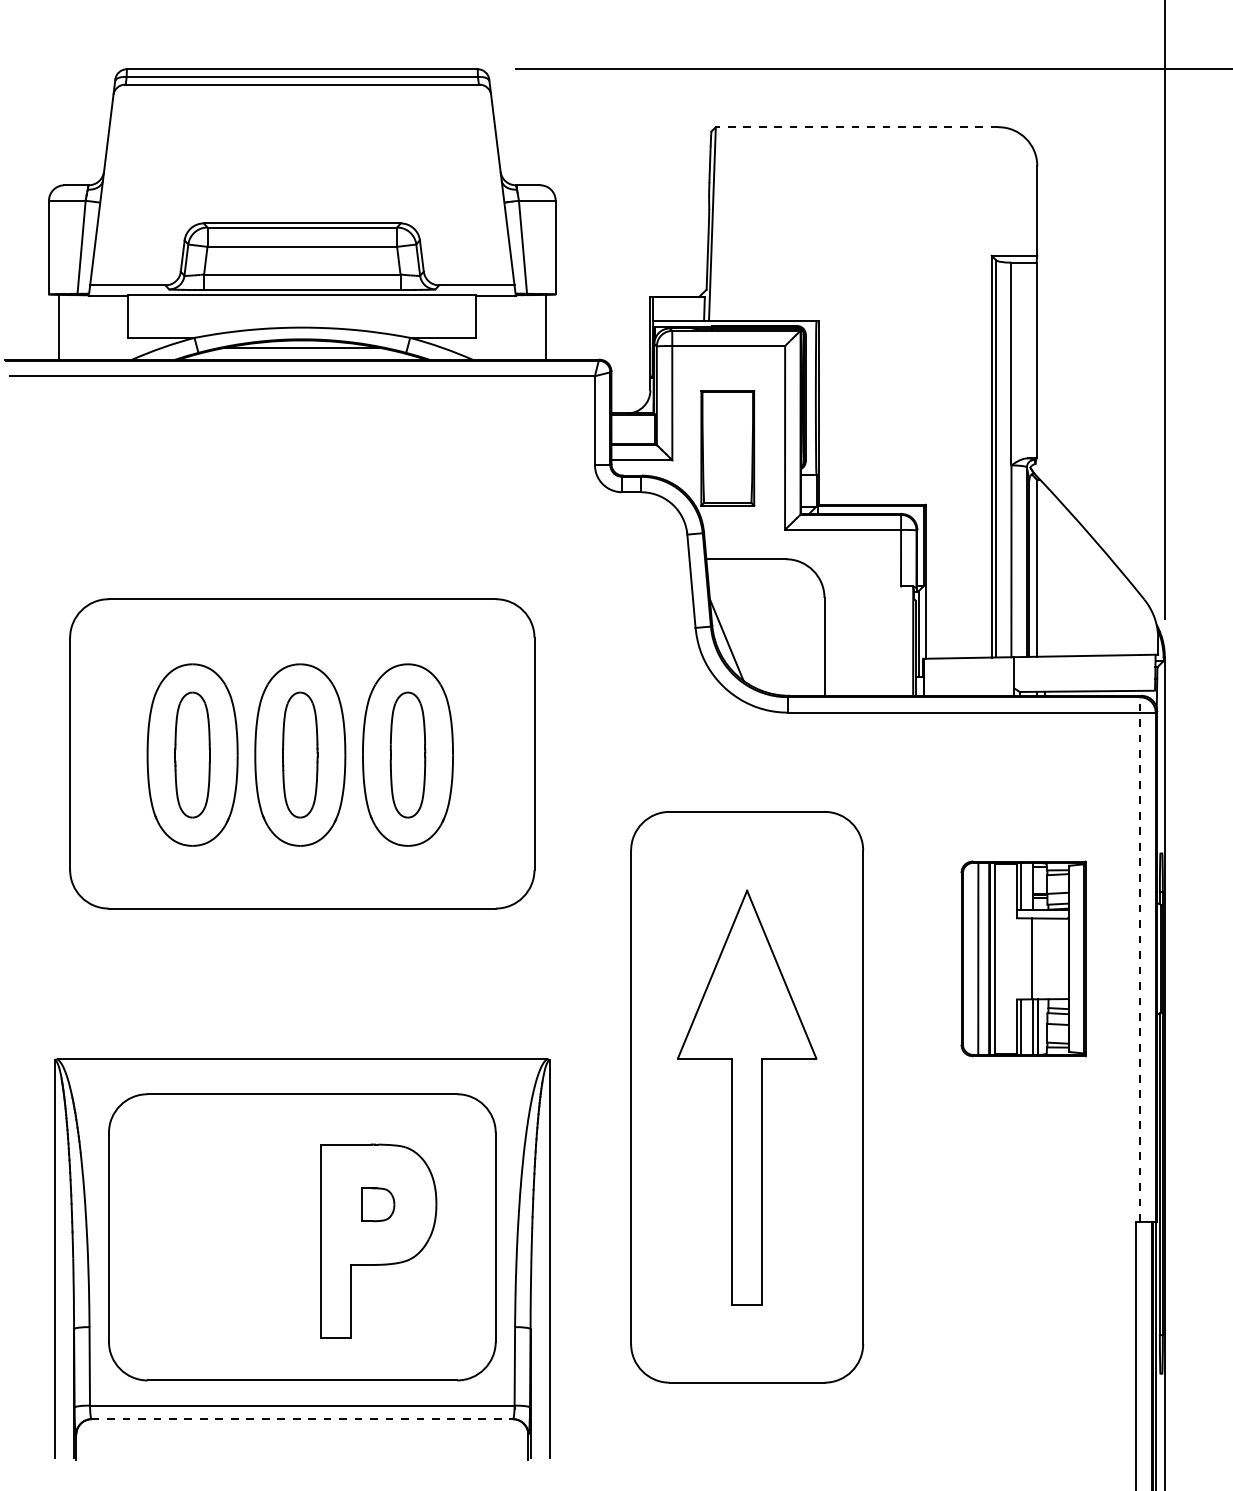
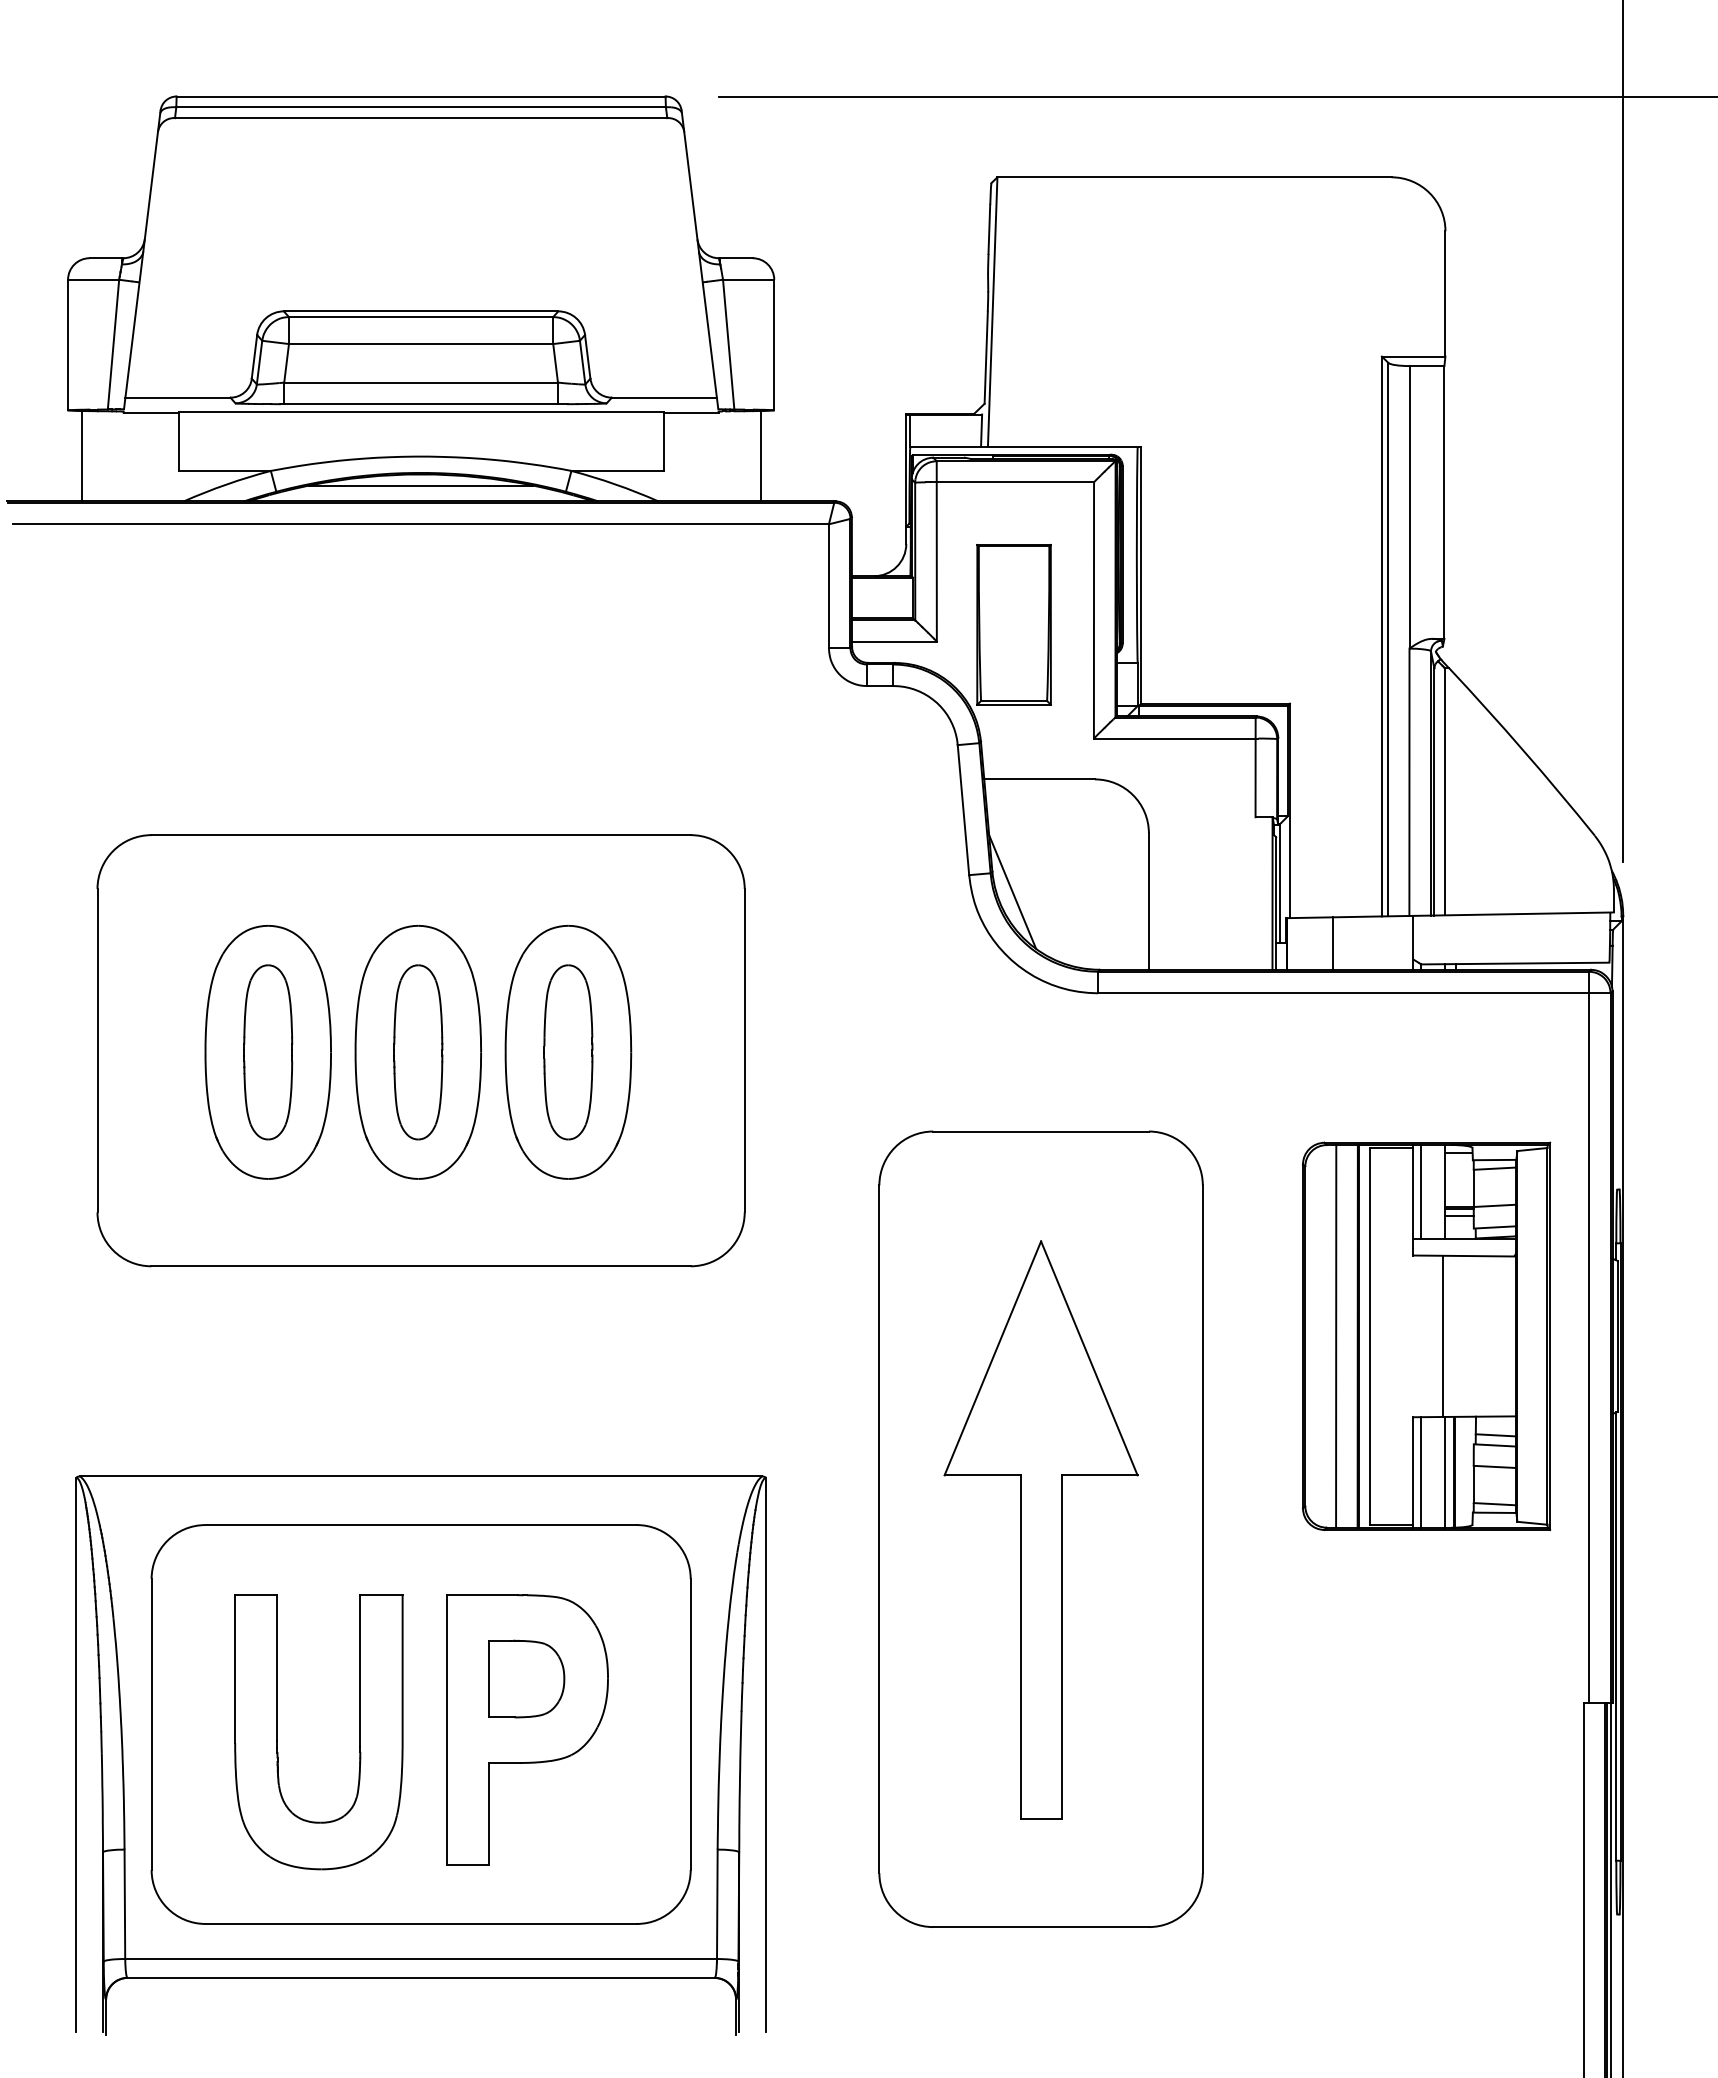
line: (856, 127) -> (1193, 177), dashed -> solid
line: (956, 676) -> (1333, 943), added
part: (1023, 958) -> (1426, 1336), size x1.43
line: (1140, 959) -> (1589, 1337), dashed -> solid
part: (377, 1204) -> (526, 1678), size x1.67
part: (199, 1243) -> (277, 1732), added
line: (302, 1418) -> (421, 1977), dashed -> solid

